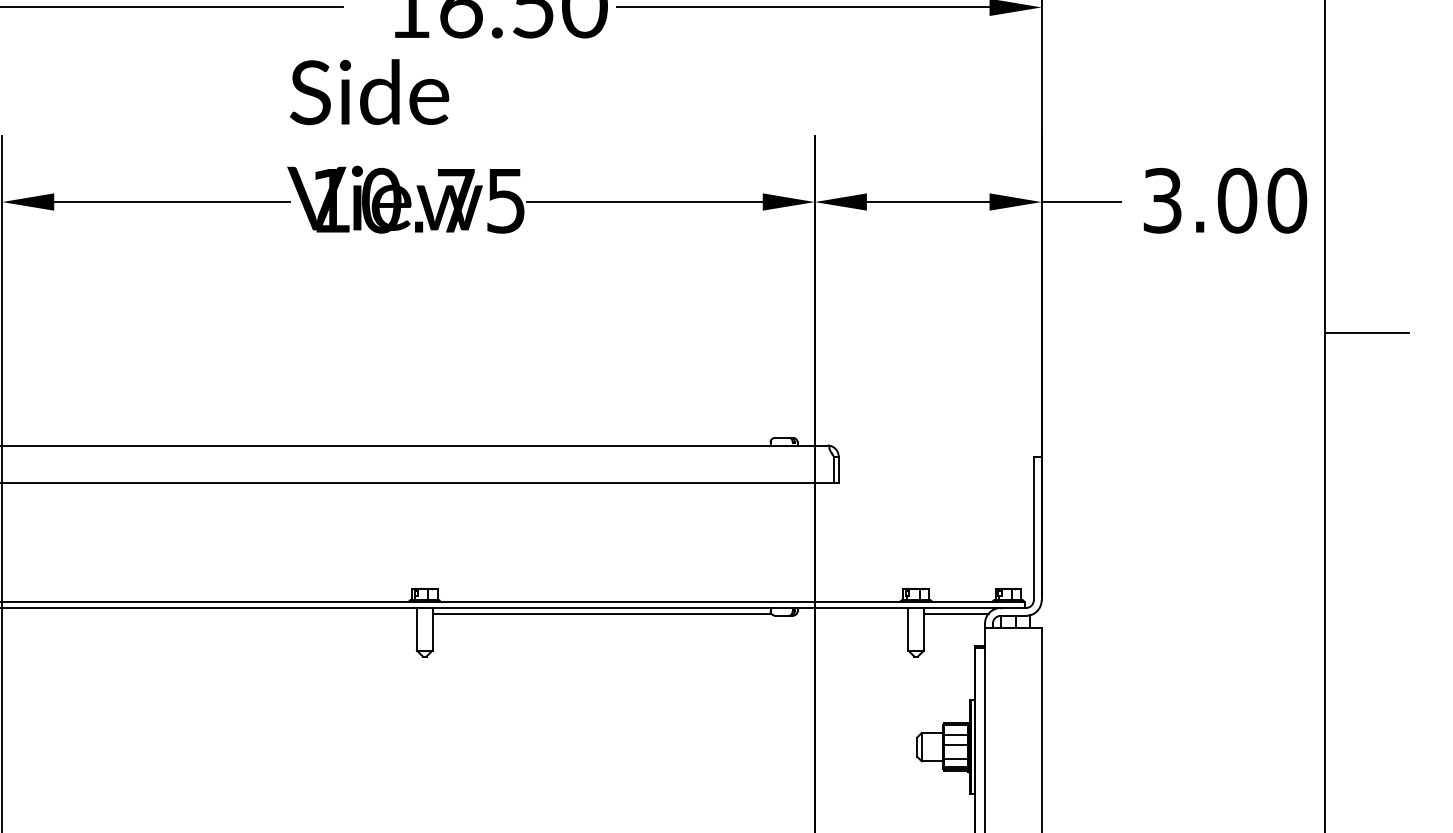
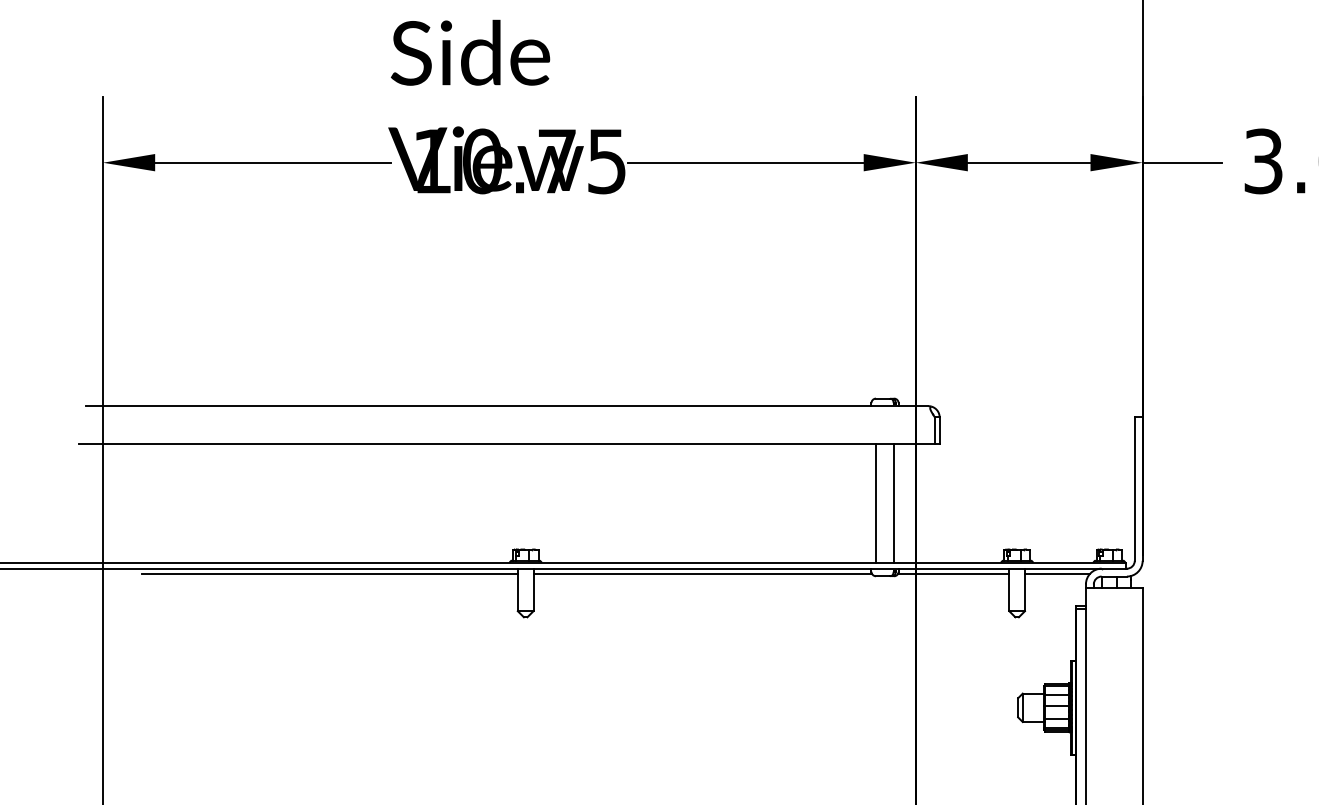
line: (774, 542) -> (875, 503), added
line: (793, 542) -> (894, 503), added
line: (228, 613) -> (329, 574), added
line: (852, 613) -> (953, 574), added

